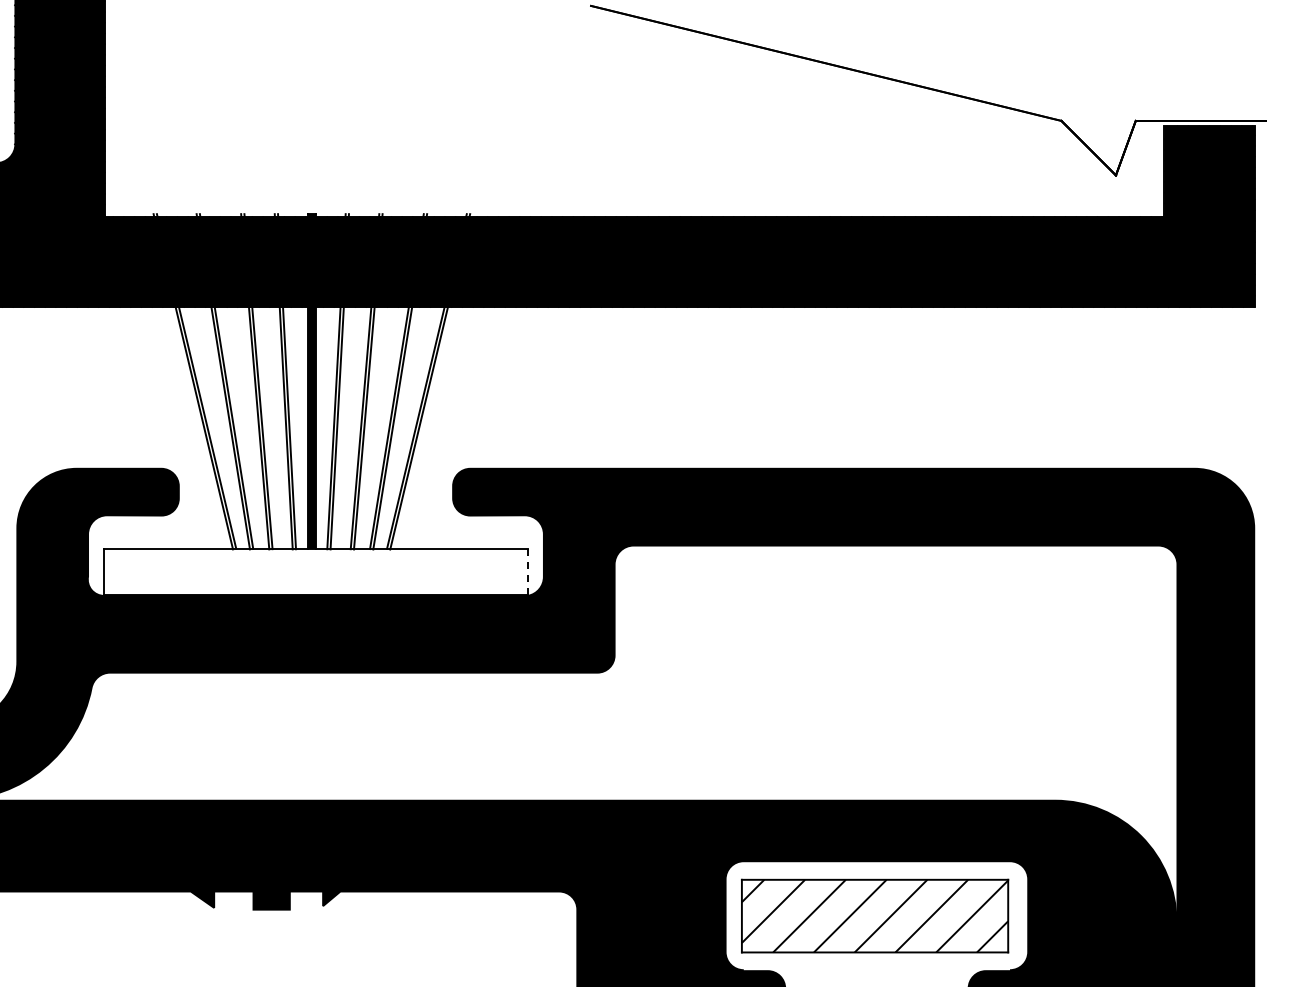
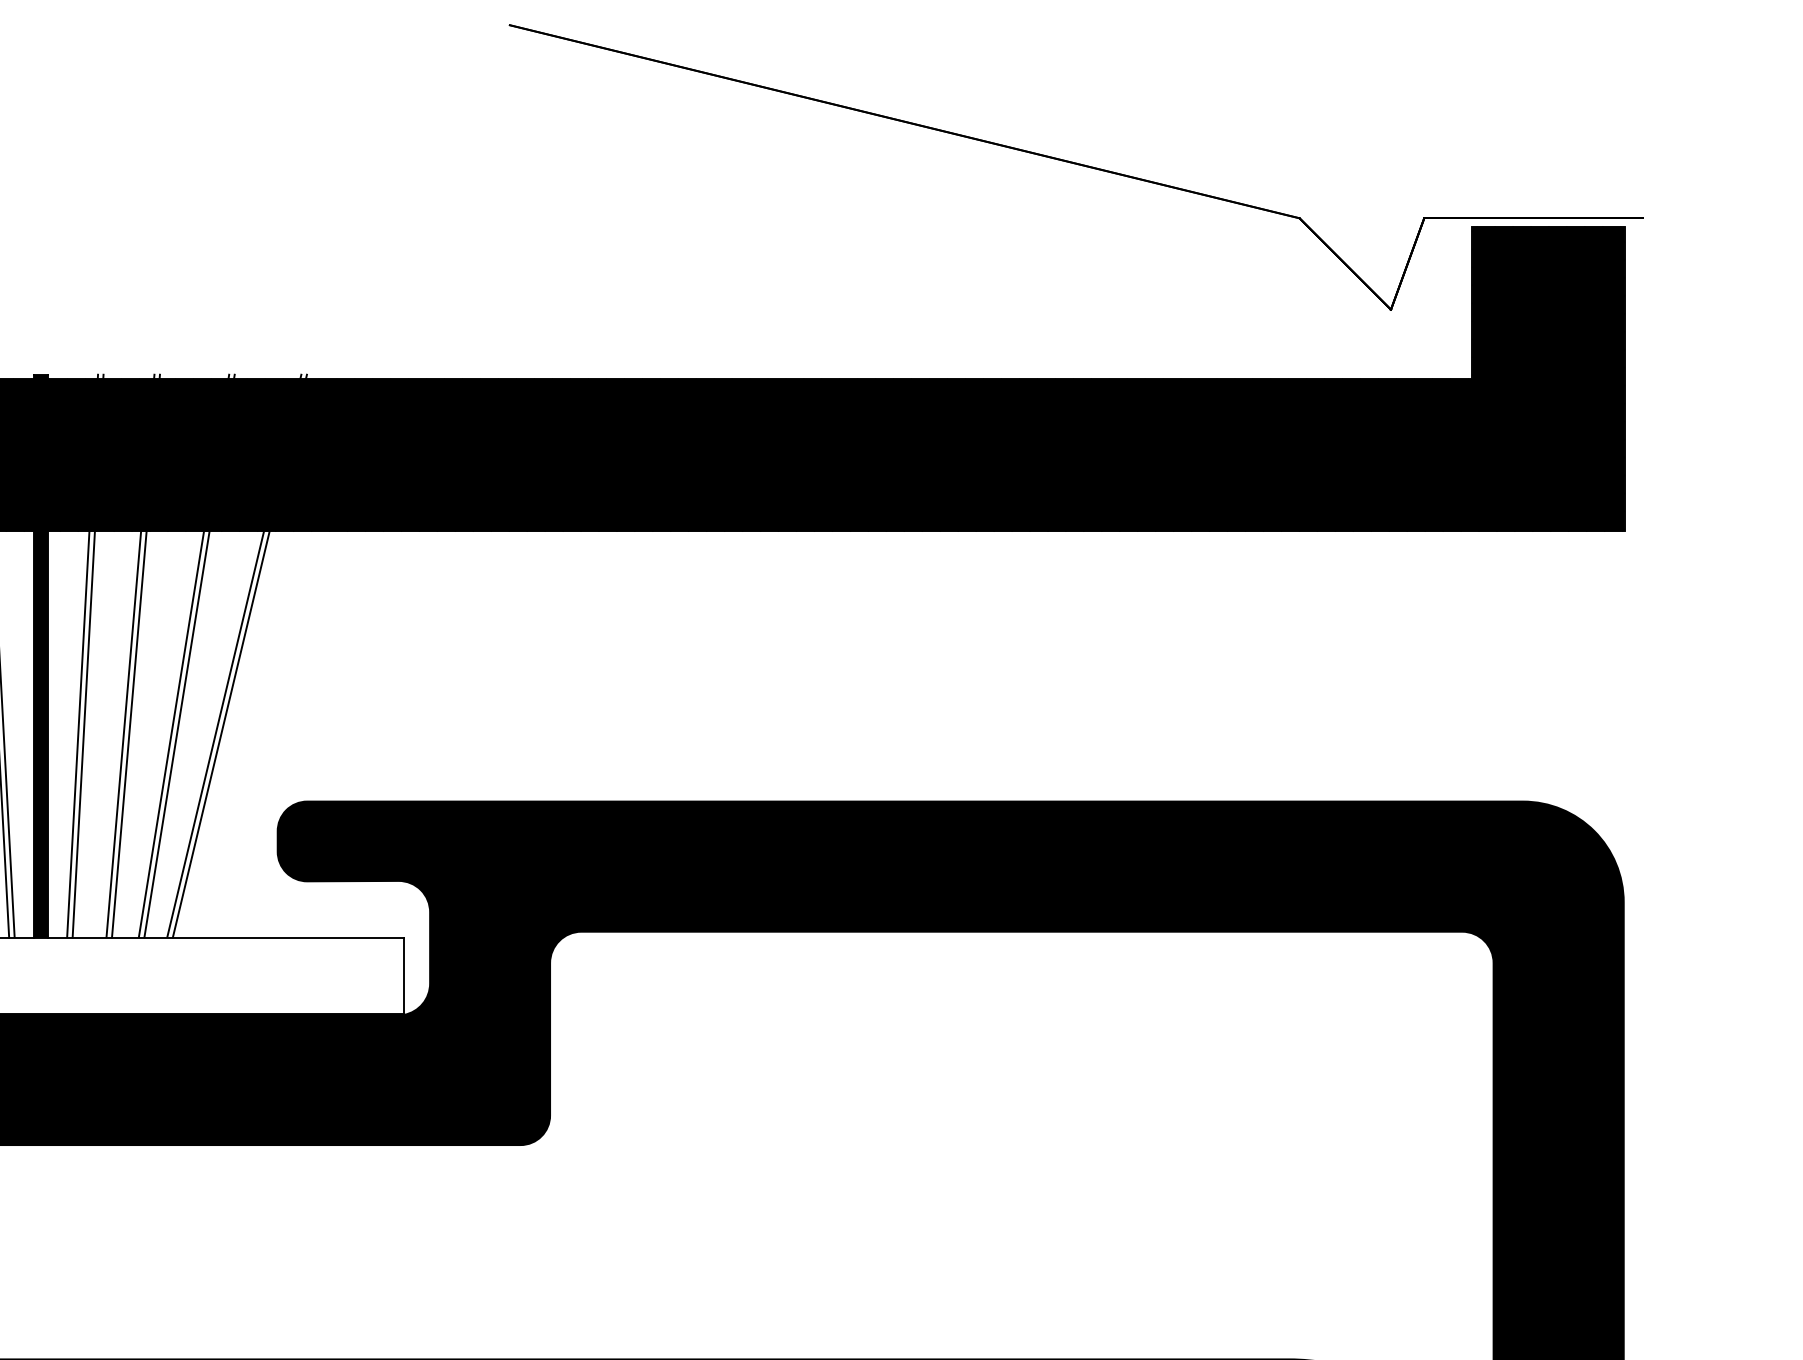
line: (527, 572) -> (403, 976), dashed -> solid

